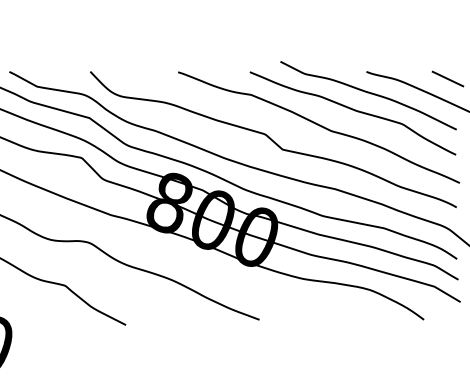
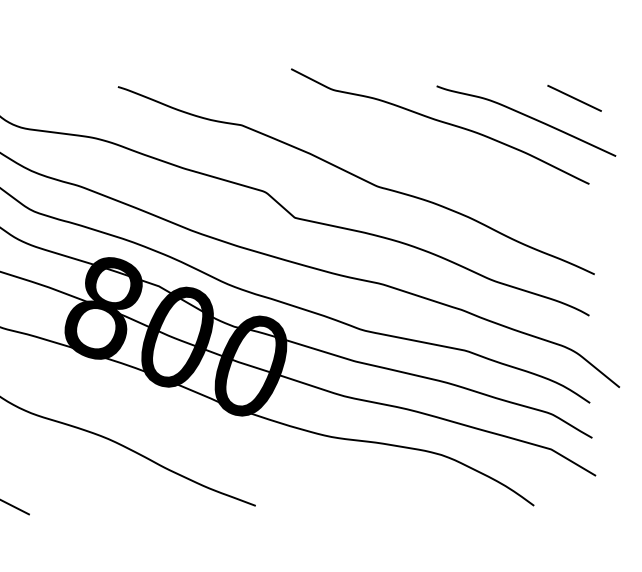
curve: (354, 111) -> (416, 153), removed

